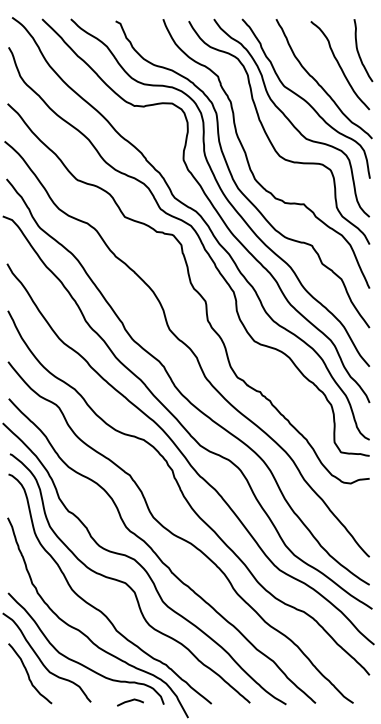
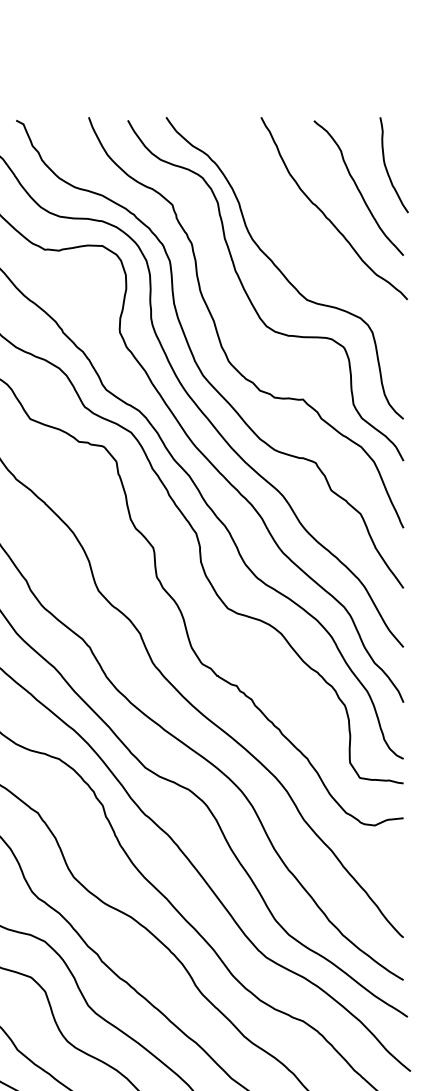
curve: (304, 98) -> (304, 238), removed

